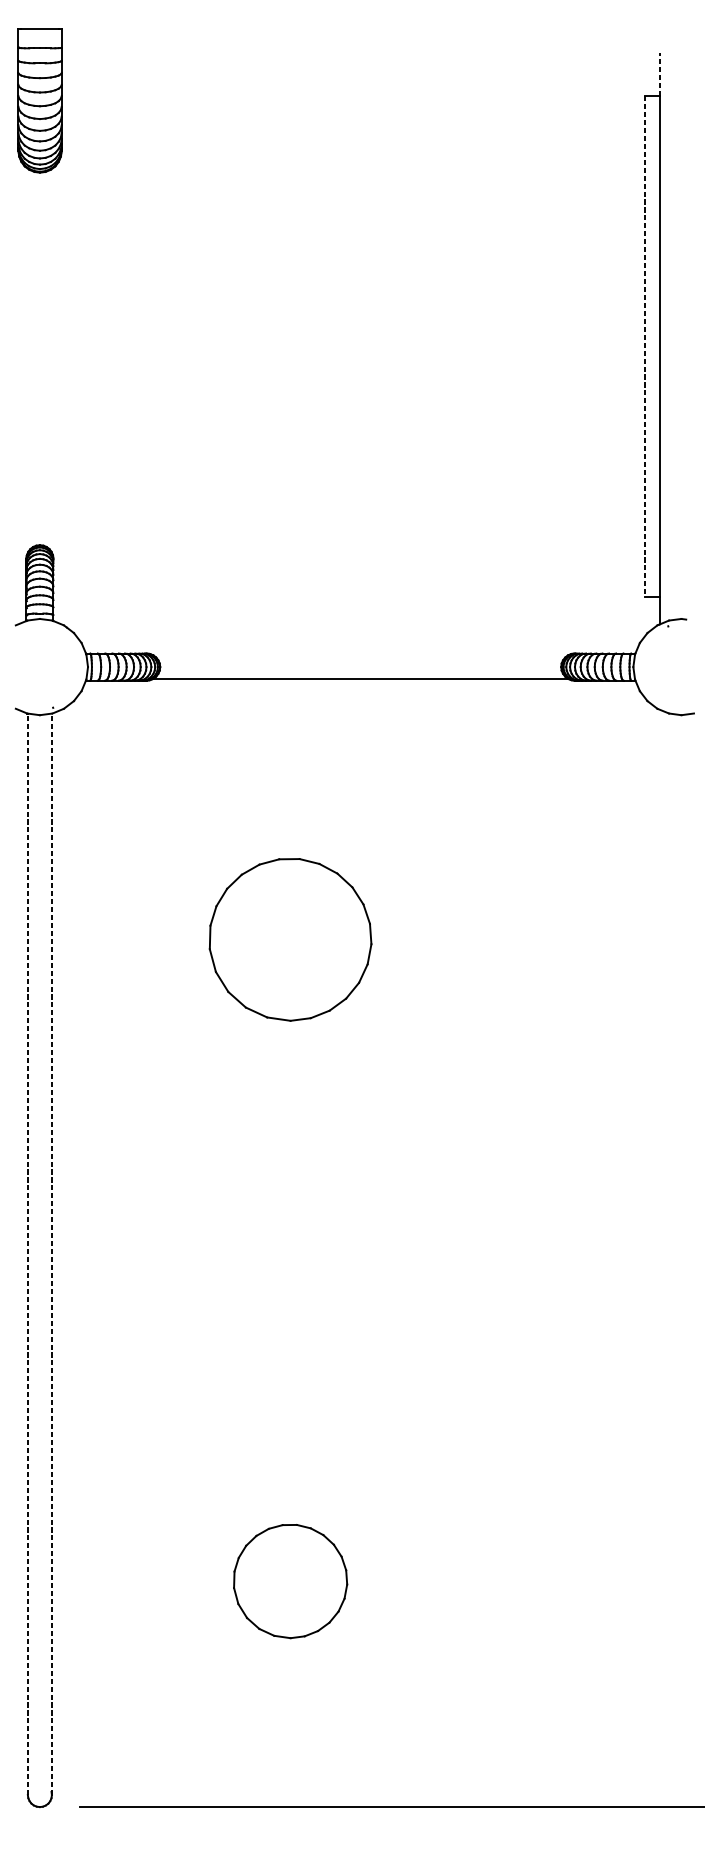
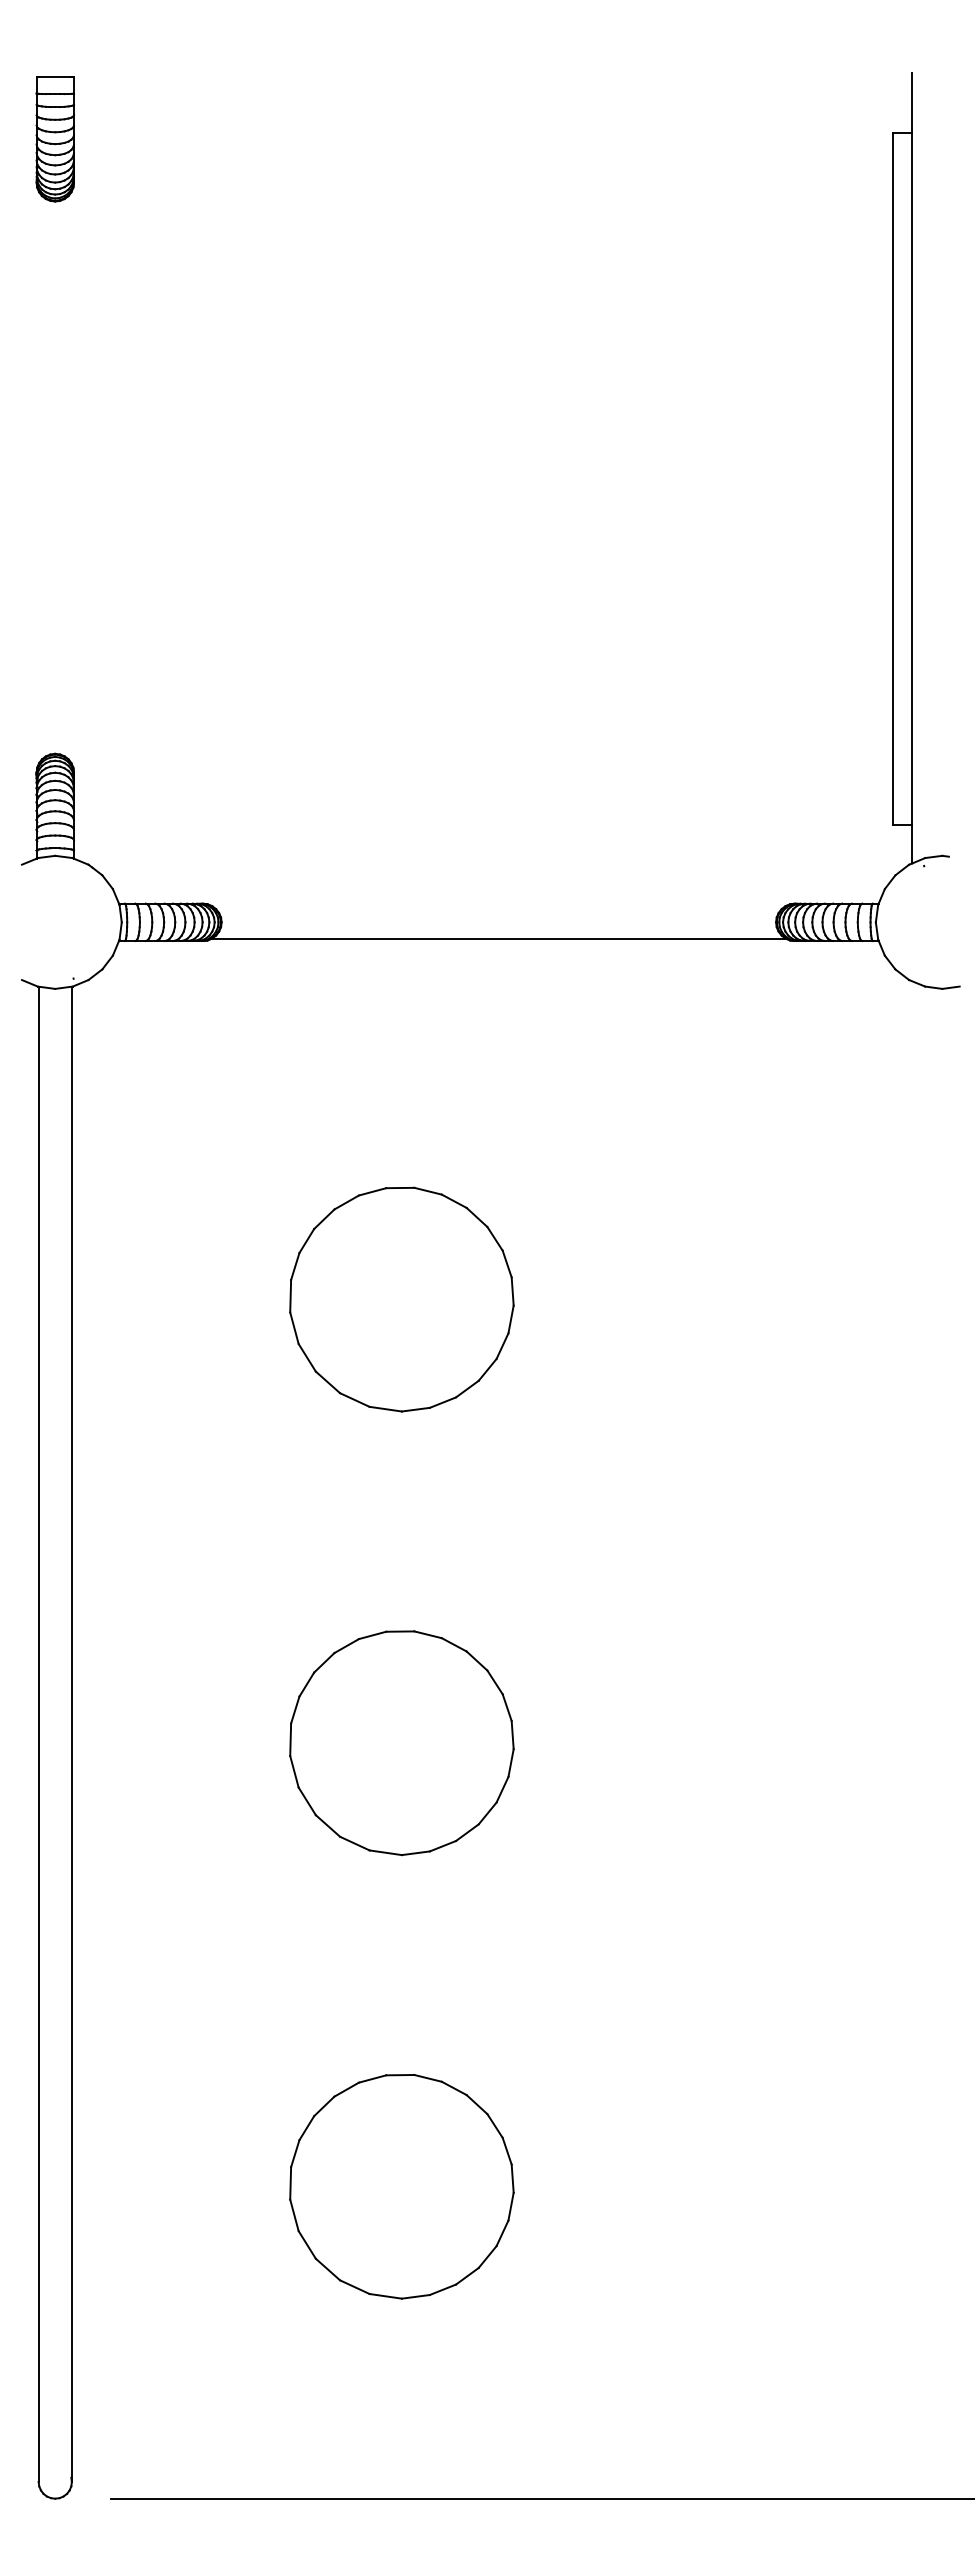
line: (659, 74) -> (912, 102), dashed -> solid
part: (39, 100) -> (54, 139), size x0.62
line: (645, 346) -> (892, 478), dashed -> solid
line: (27, 1254) -> (38, 1734), dashed -> solid
line: (51, 1254) -> (71, 1734), dashed -> solid
part: (290, 1260) -> (401, 1743), added
part: (290, 1581) -> (401, 2186), size x1.43

